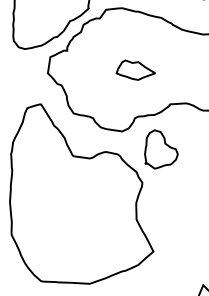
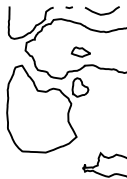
part: (134, 68) -> (80, 51), moved

